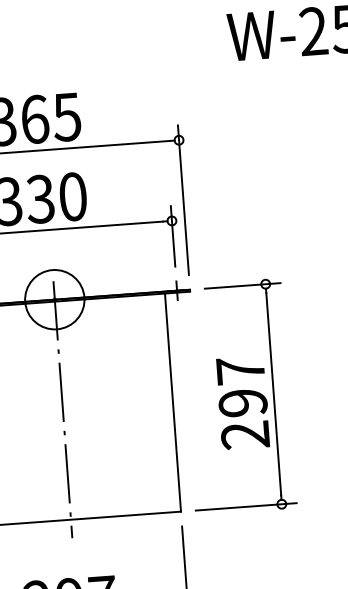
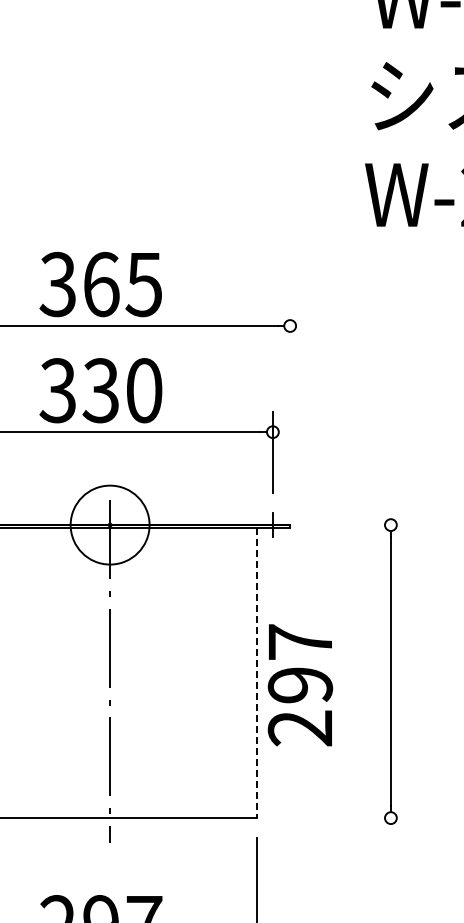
line: (183, 199) -> (290, 405), removed
line: (242, 286) -> (359, 525), removed
line: (172, 403) -> (256, 673), solid -> dashed
text: (243, 403) -> (300, 685), moved
line: (246, 507) -> (343, 818), removed

